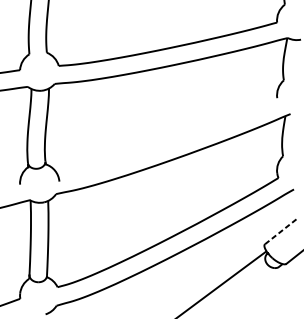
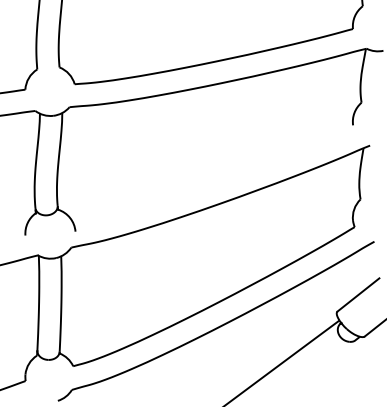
line: (281, 230) -> (358, 294), dashed -> solid

